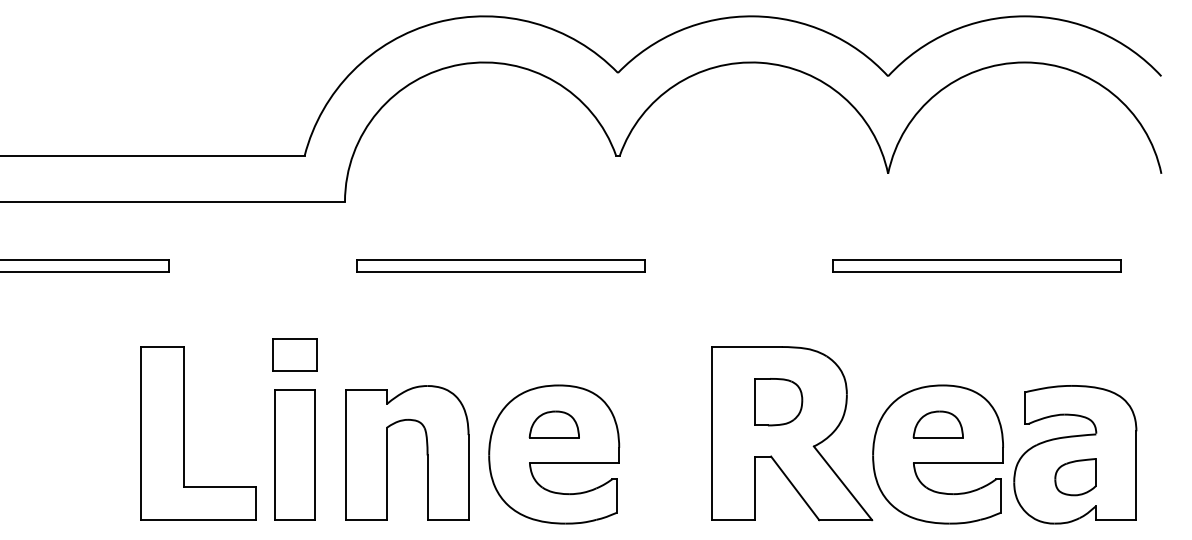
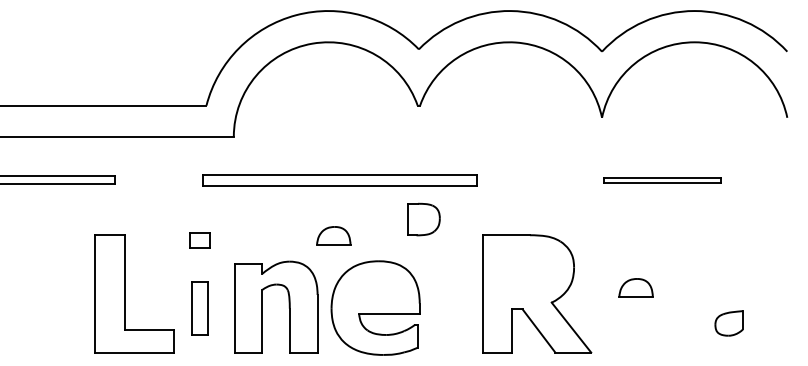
part: (500, 264) -> (339, 179), size x1.4
part: (977, 264) -> (662, 179), size x0.6
part: (294, 354) -> (199, 240), size x0.7
part: (778, 402) -> (423, 219), moved
part: (553, 424) -> (333, 235), moved
part: (1005, 453) -> (681, 307), removed
part: (294, 455) -> (199, 308), size x0.6

